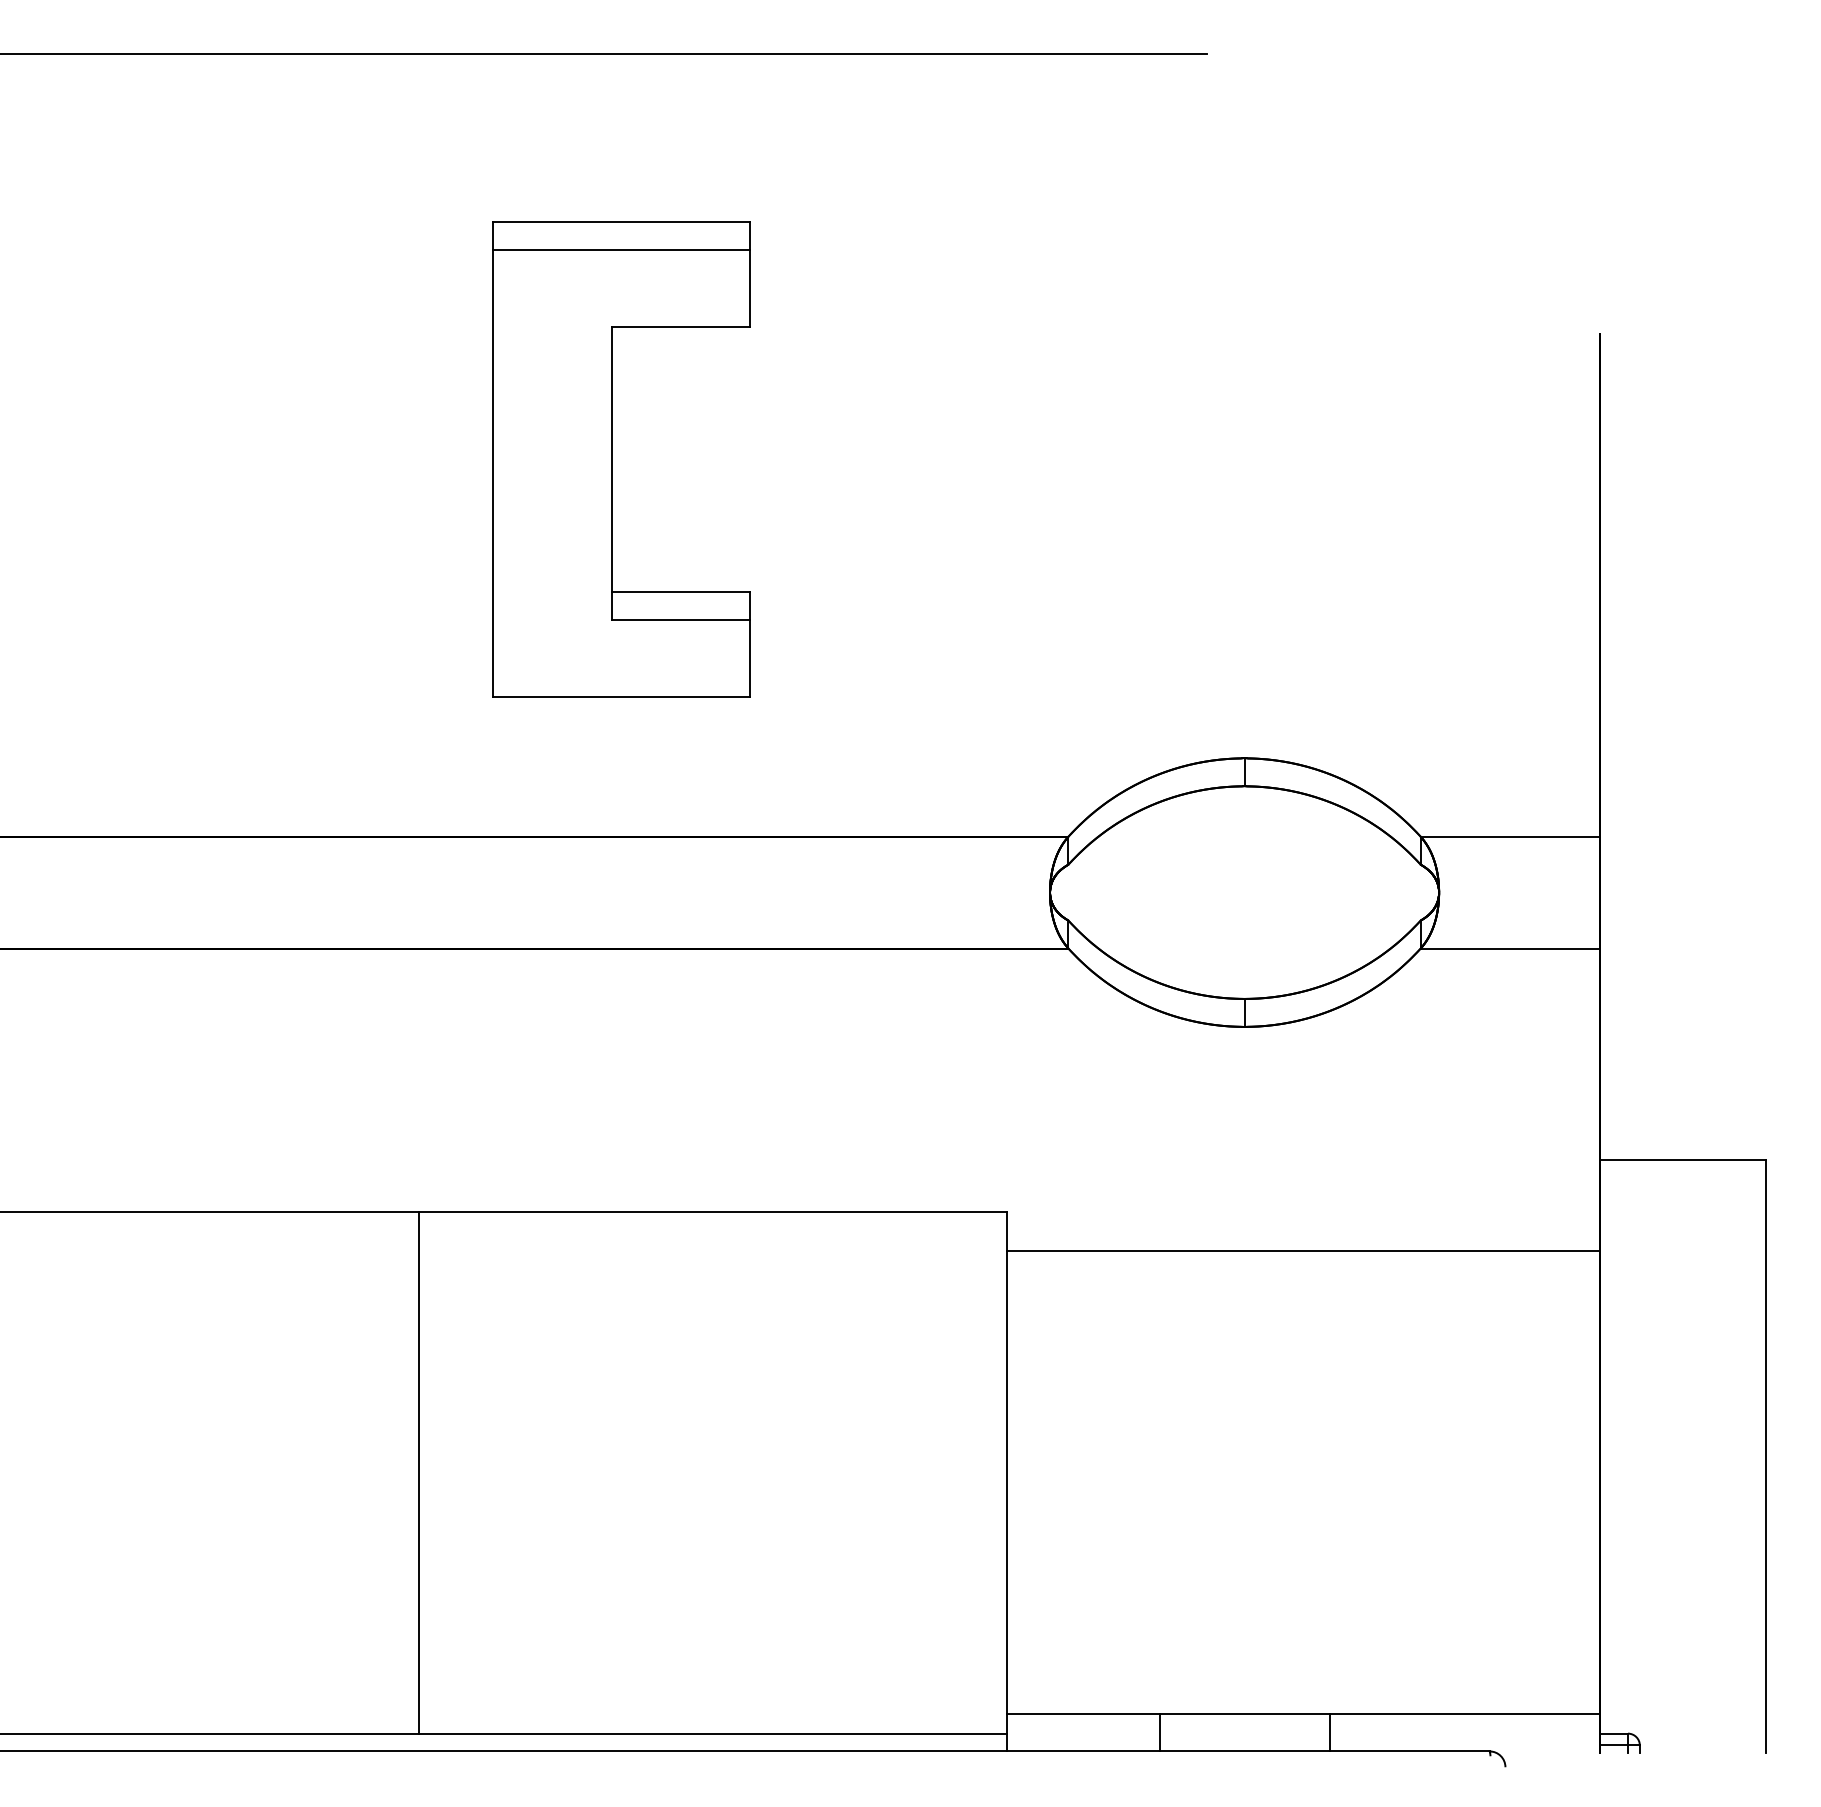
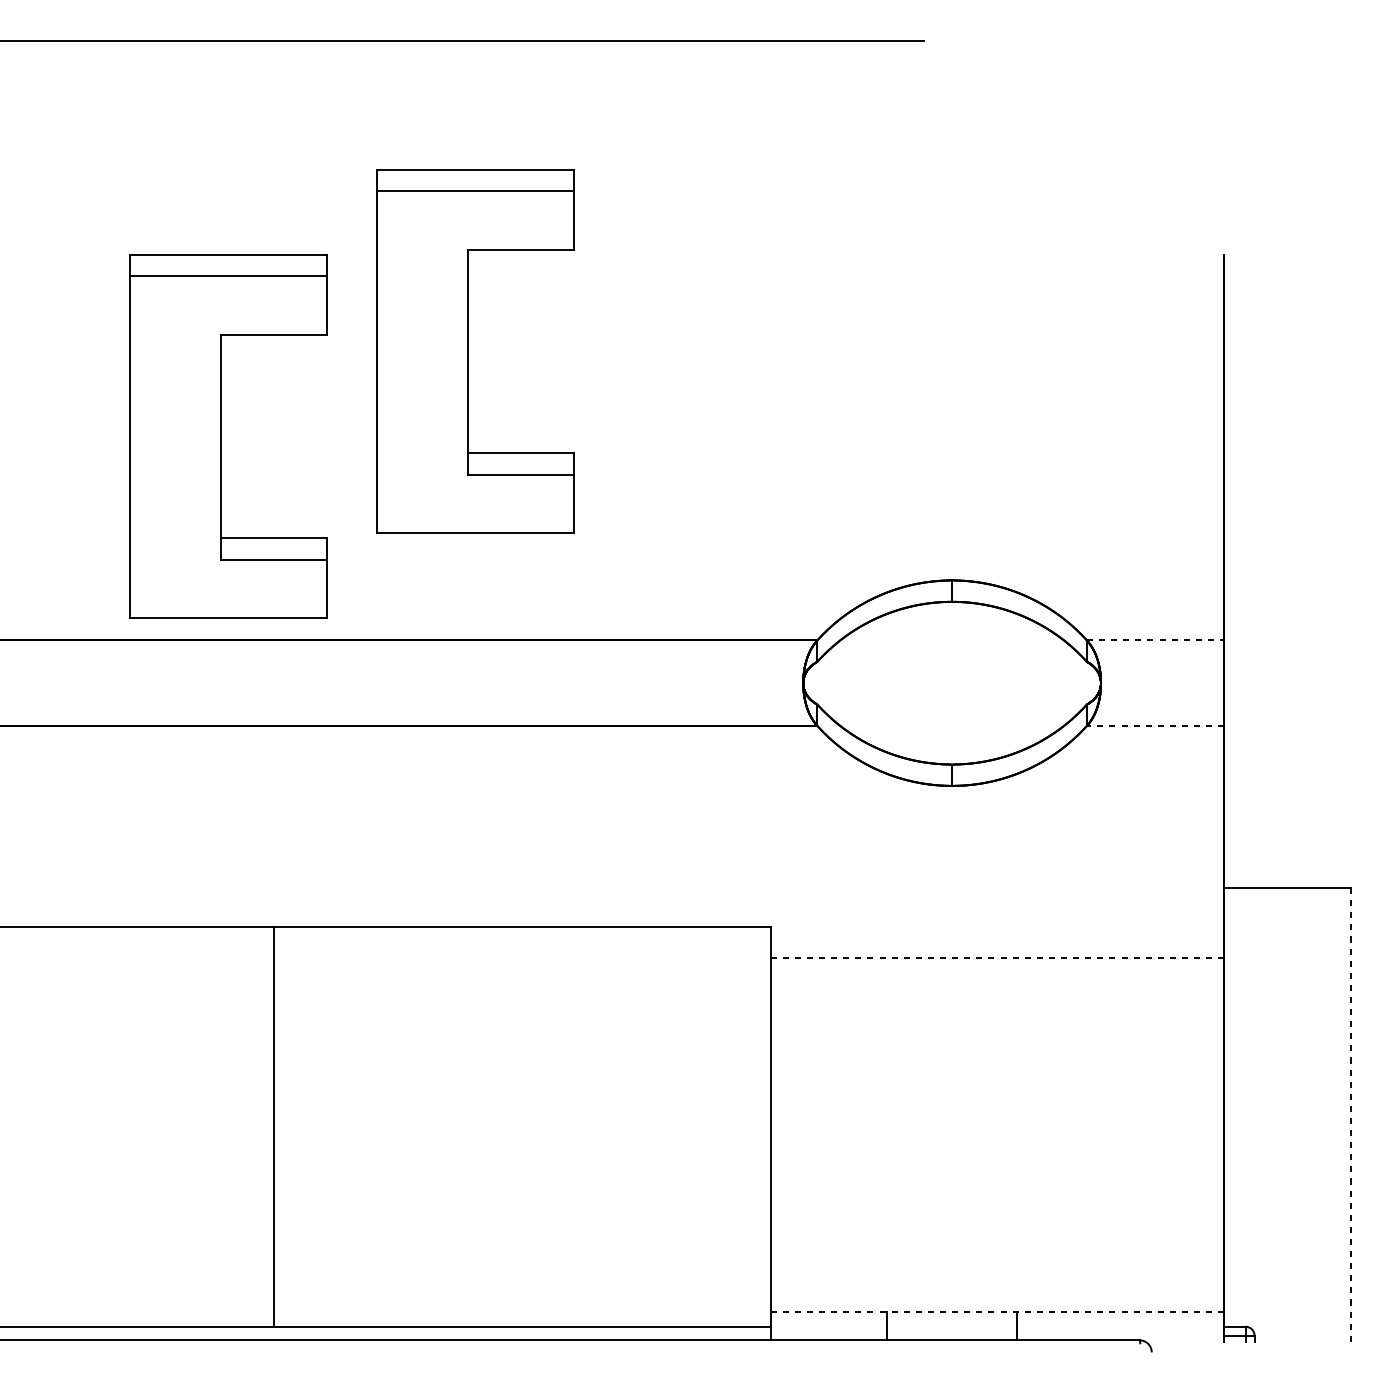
part: (289, 570) -> (221, 436), added
line: (1510, 836) -> (1155, 640), solid -> dashed
line: (1510, 948) -> (1155, 725), solid -> dashed
line: (1303, 1251) -> (997, 957), solid -> dashed
line: (1766, 1456) -> (1351, 1114), solid -> dashed
line: (418, 1472) -> (273, 1126), moved
line: (1303, 1713) -> (997, 1311), solid -> dashed

